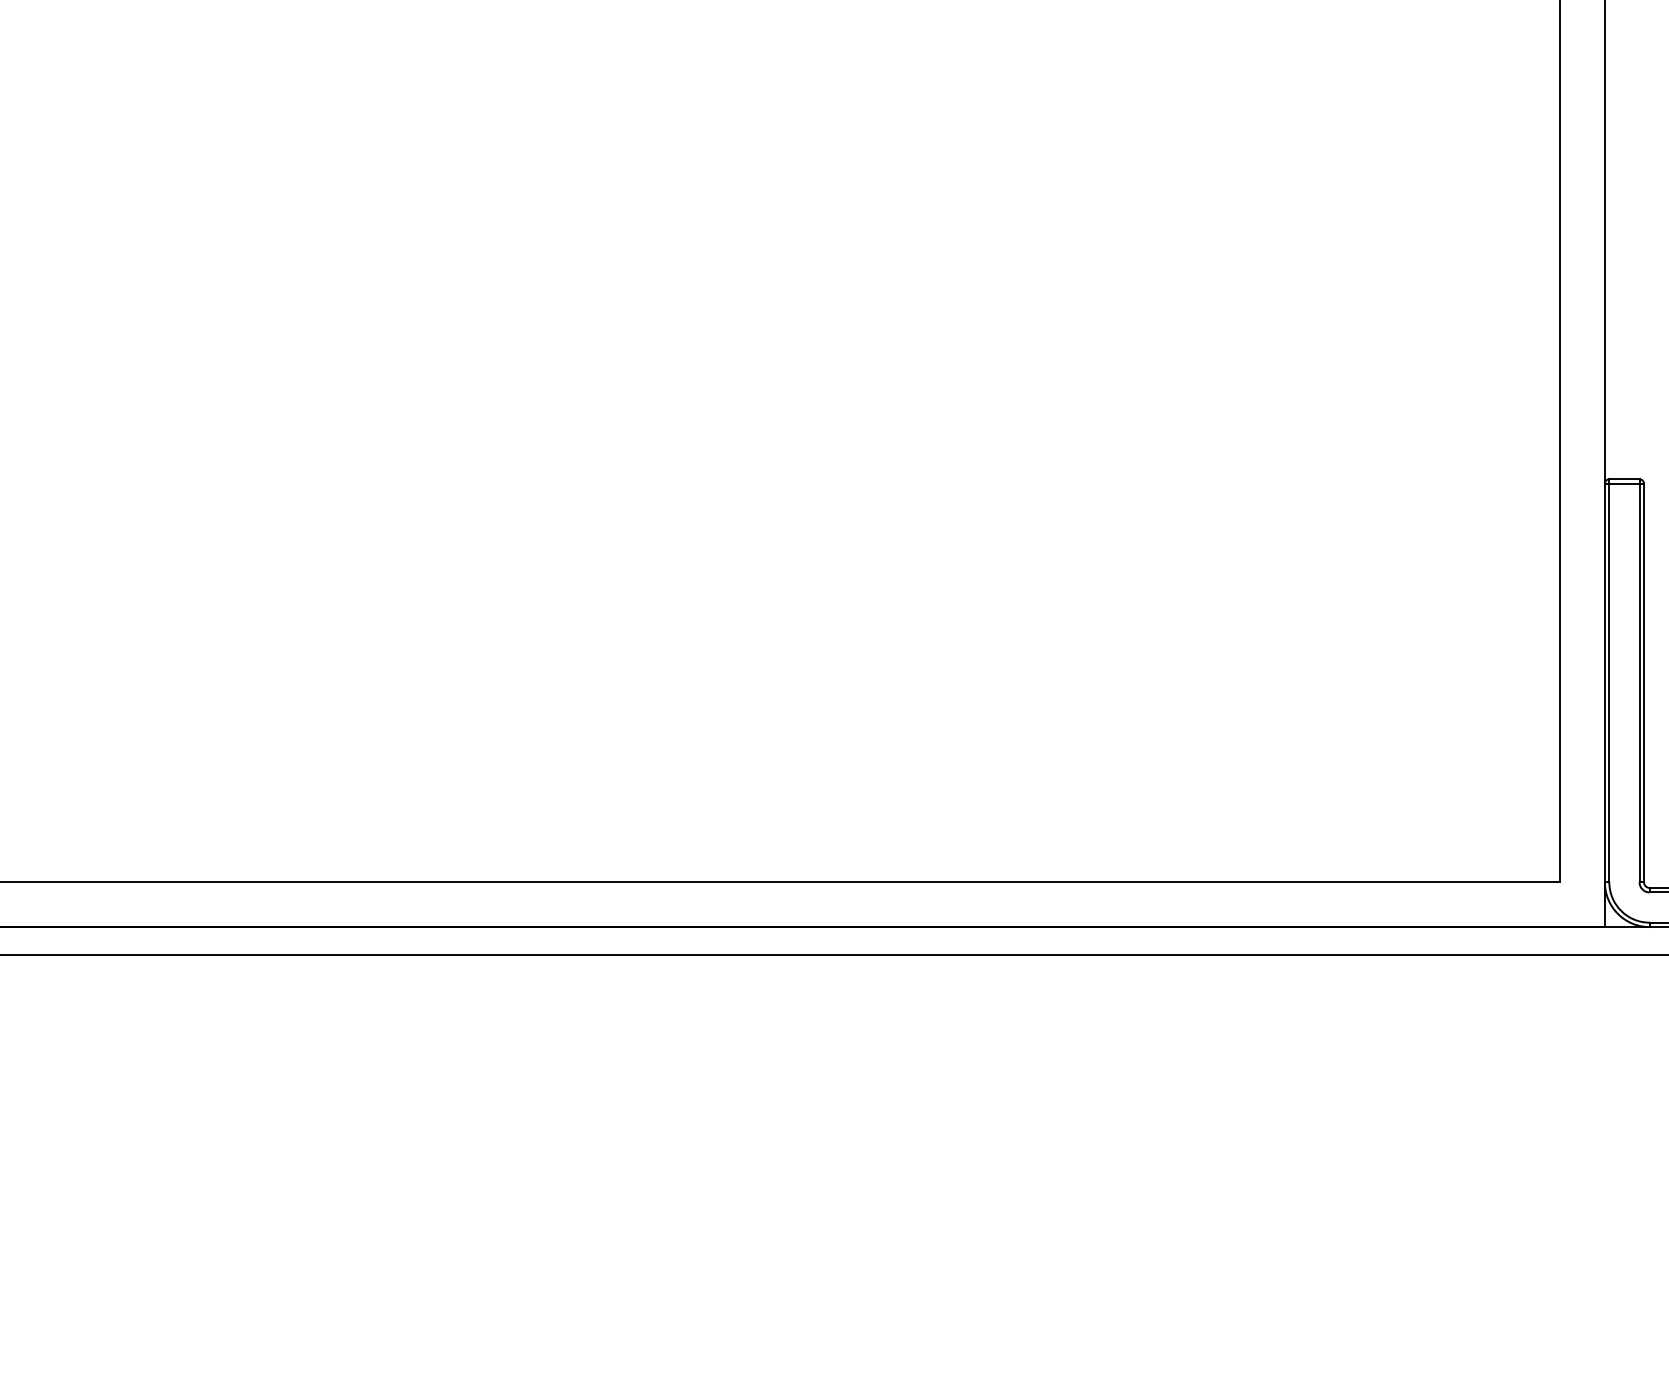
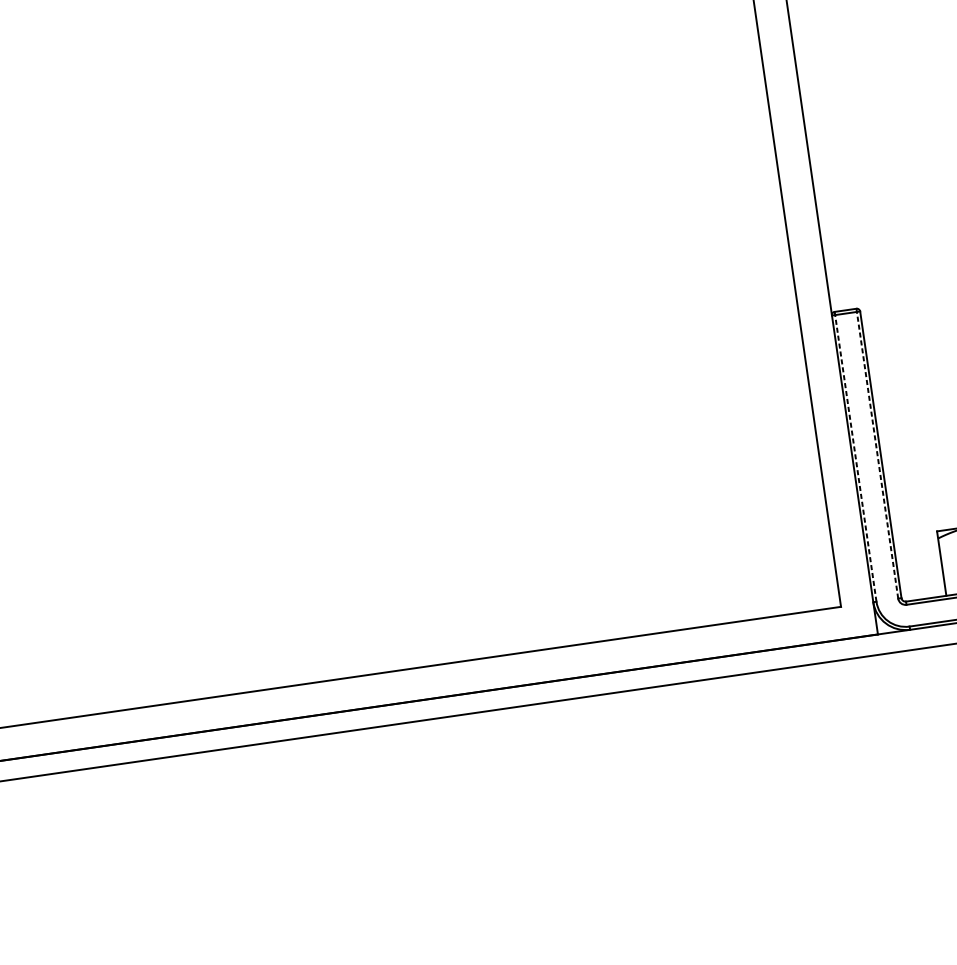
line: (1609, 680) -> (855, 456), solid -> dashed
line: (1639, 680) -> (877, 453), solid -> dashed

